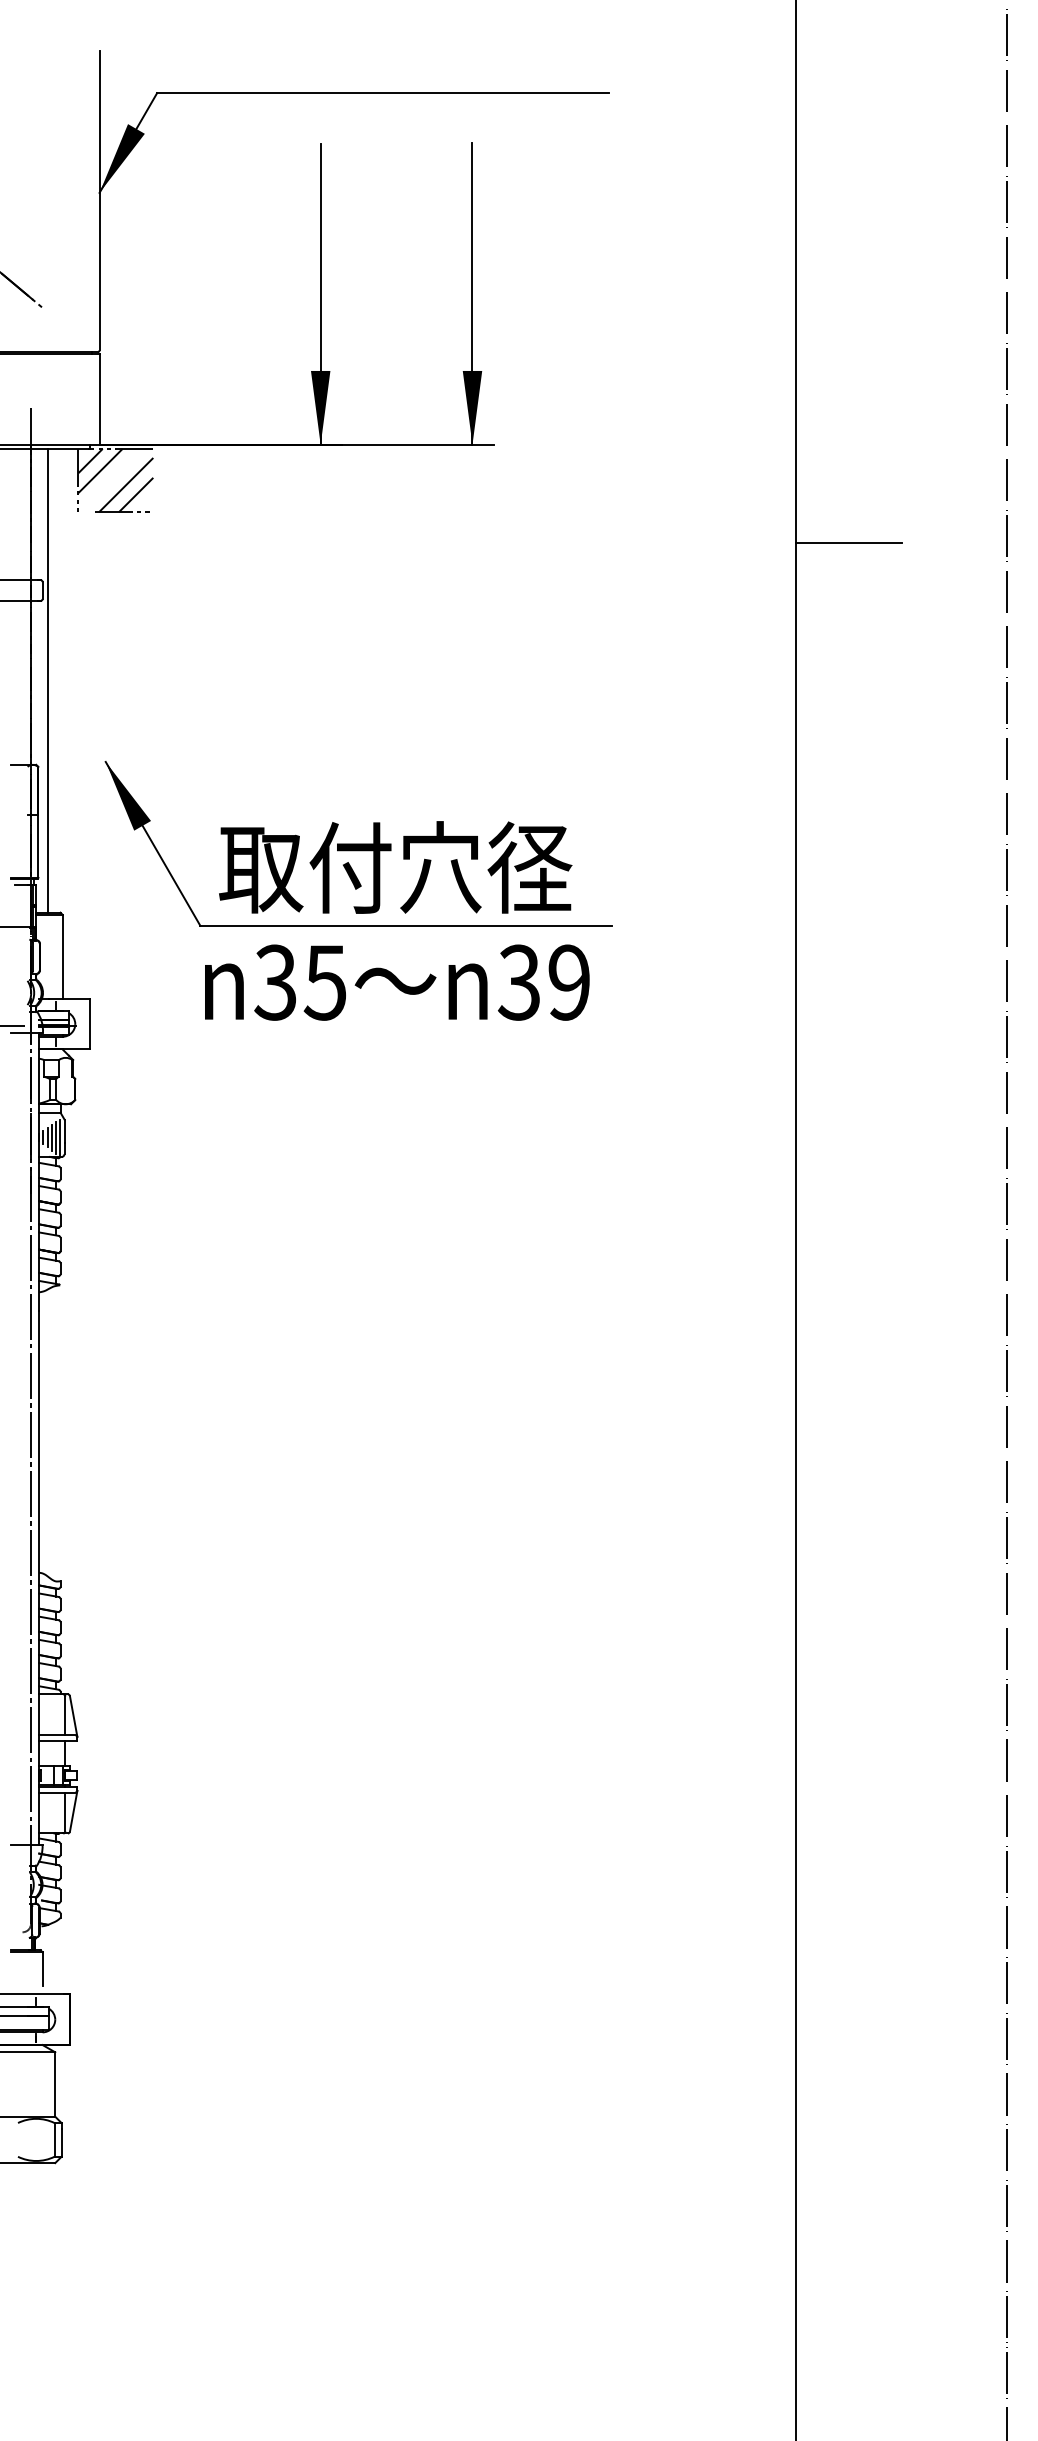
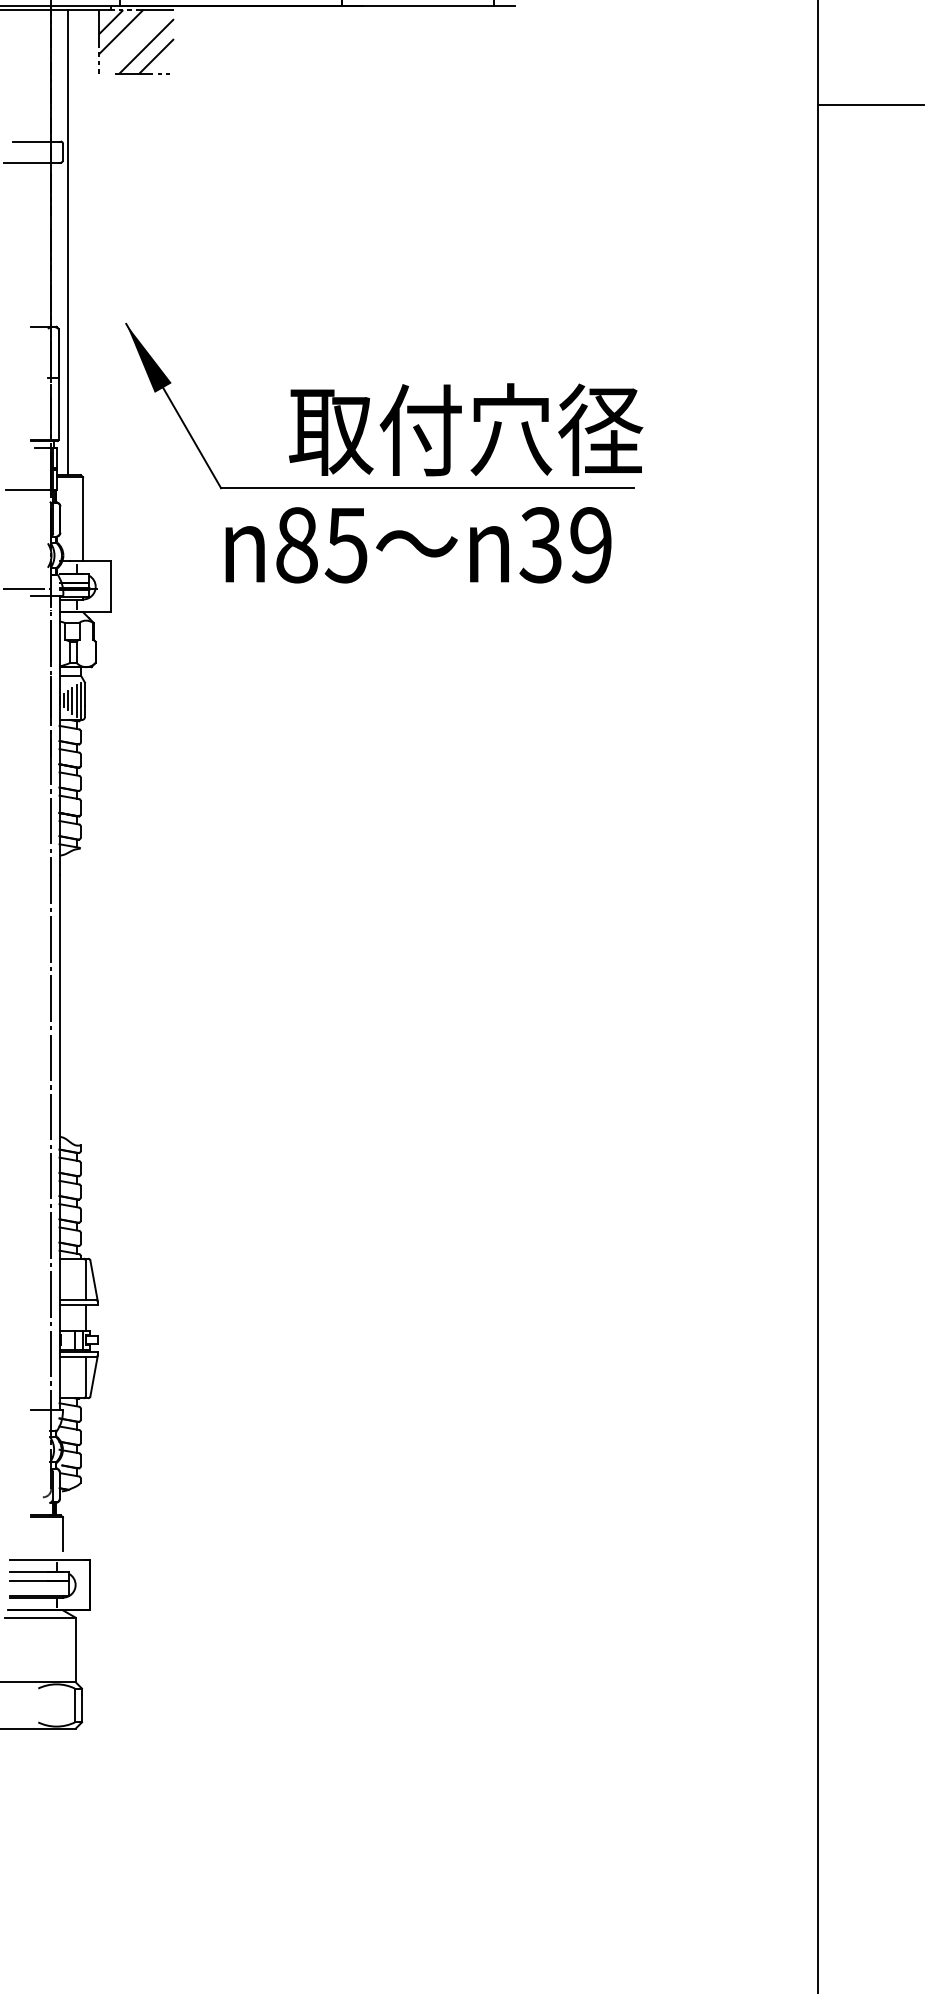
text: (395, 867) -> (465, 429), moved
text: (275, 982) -> (296, 545), 35 -> 85

